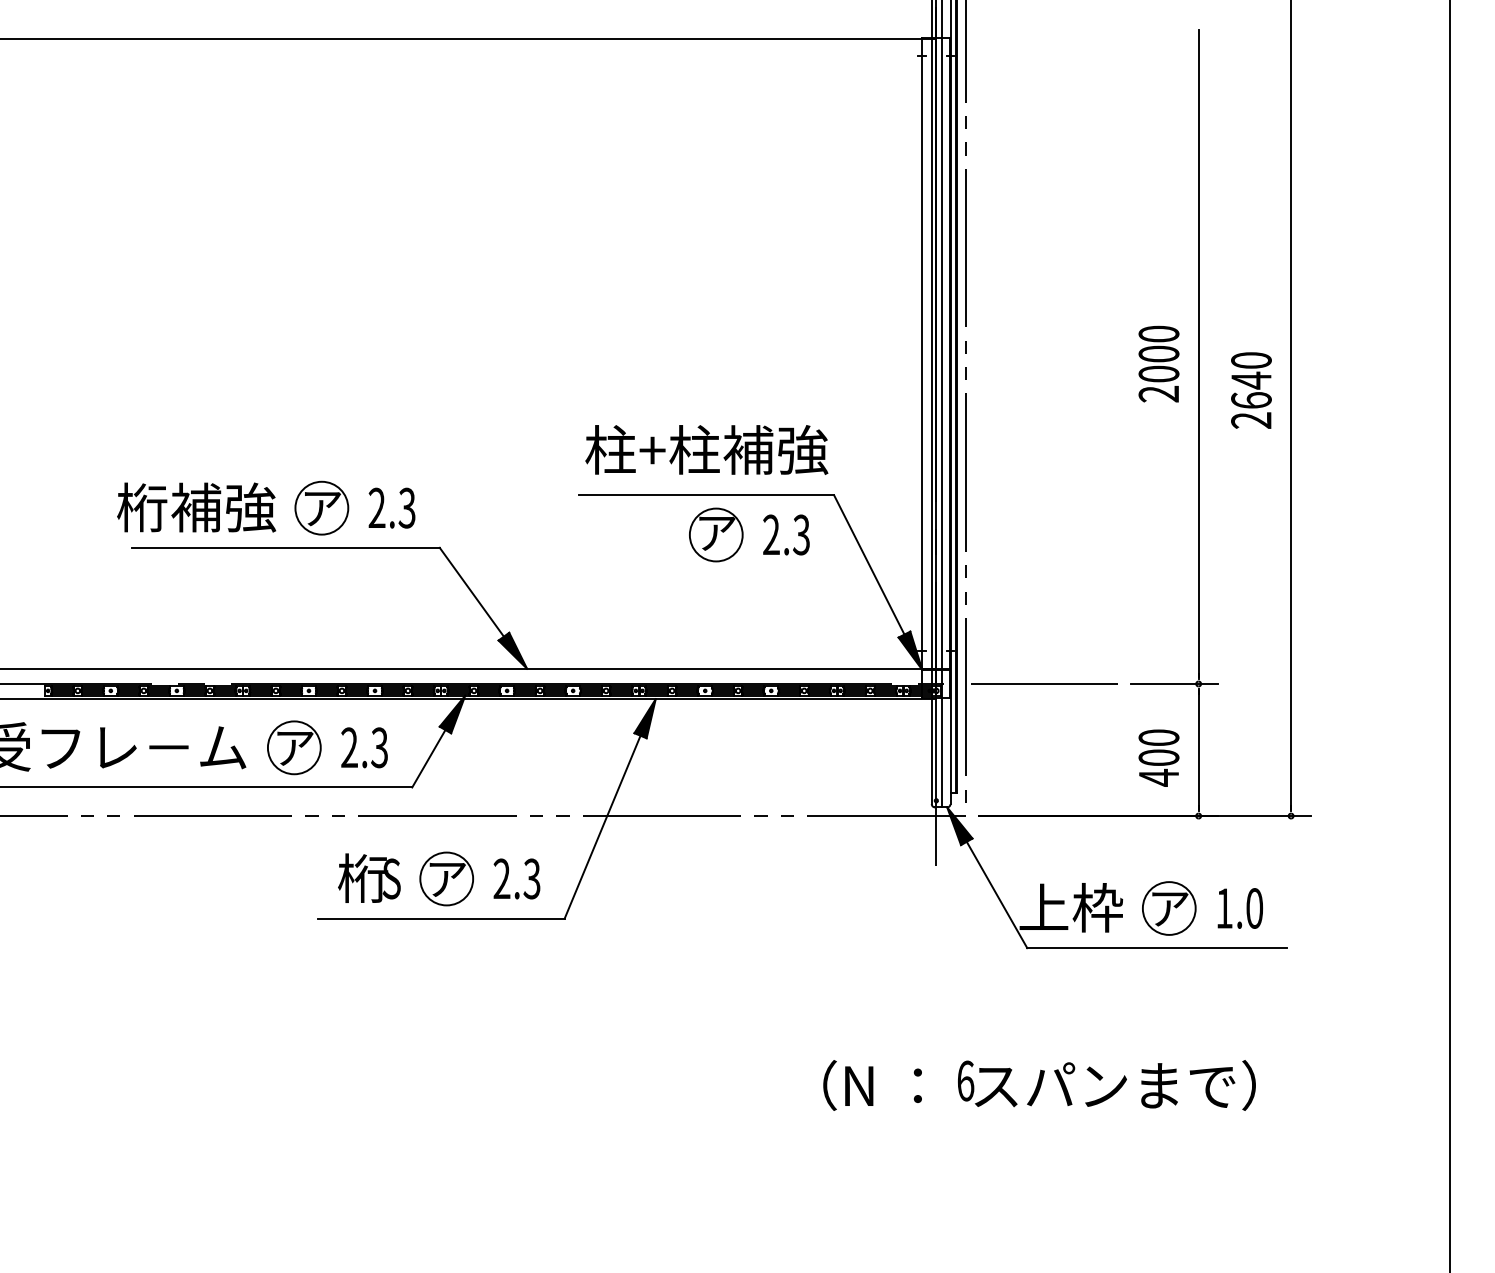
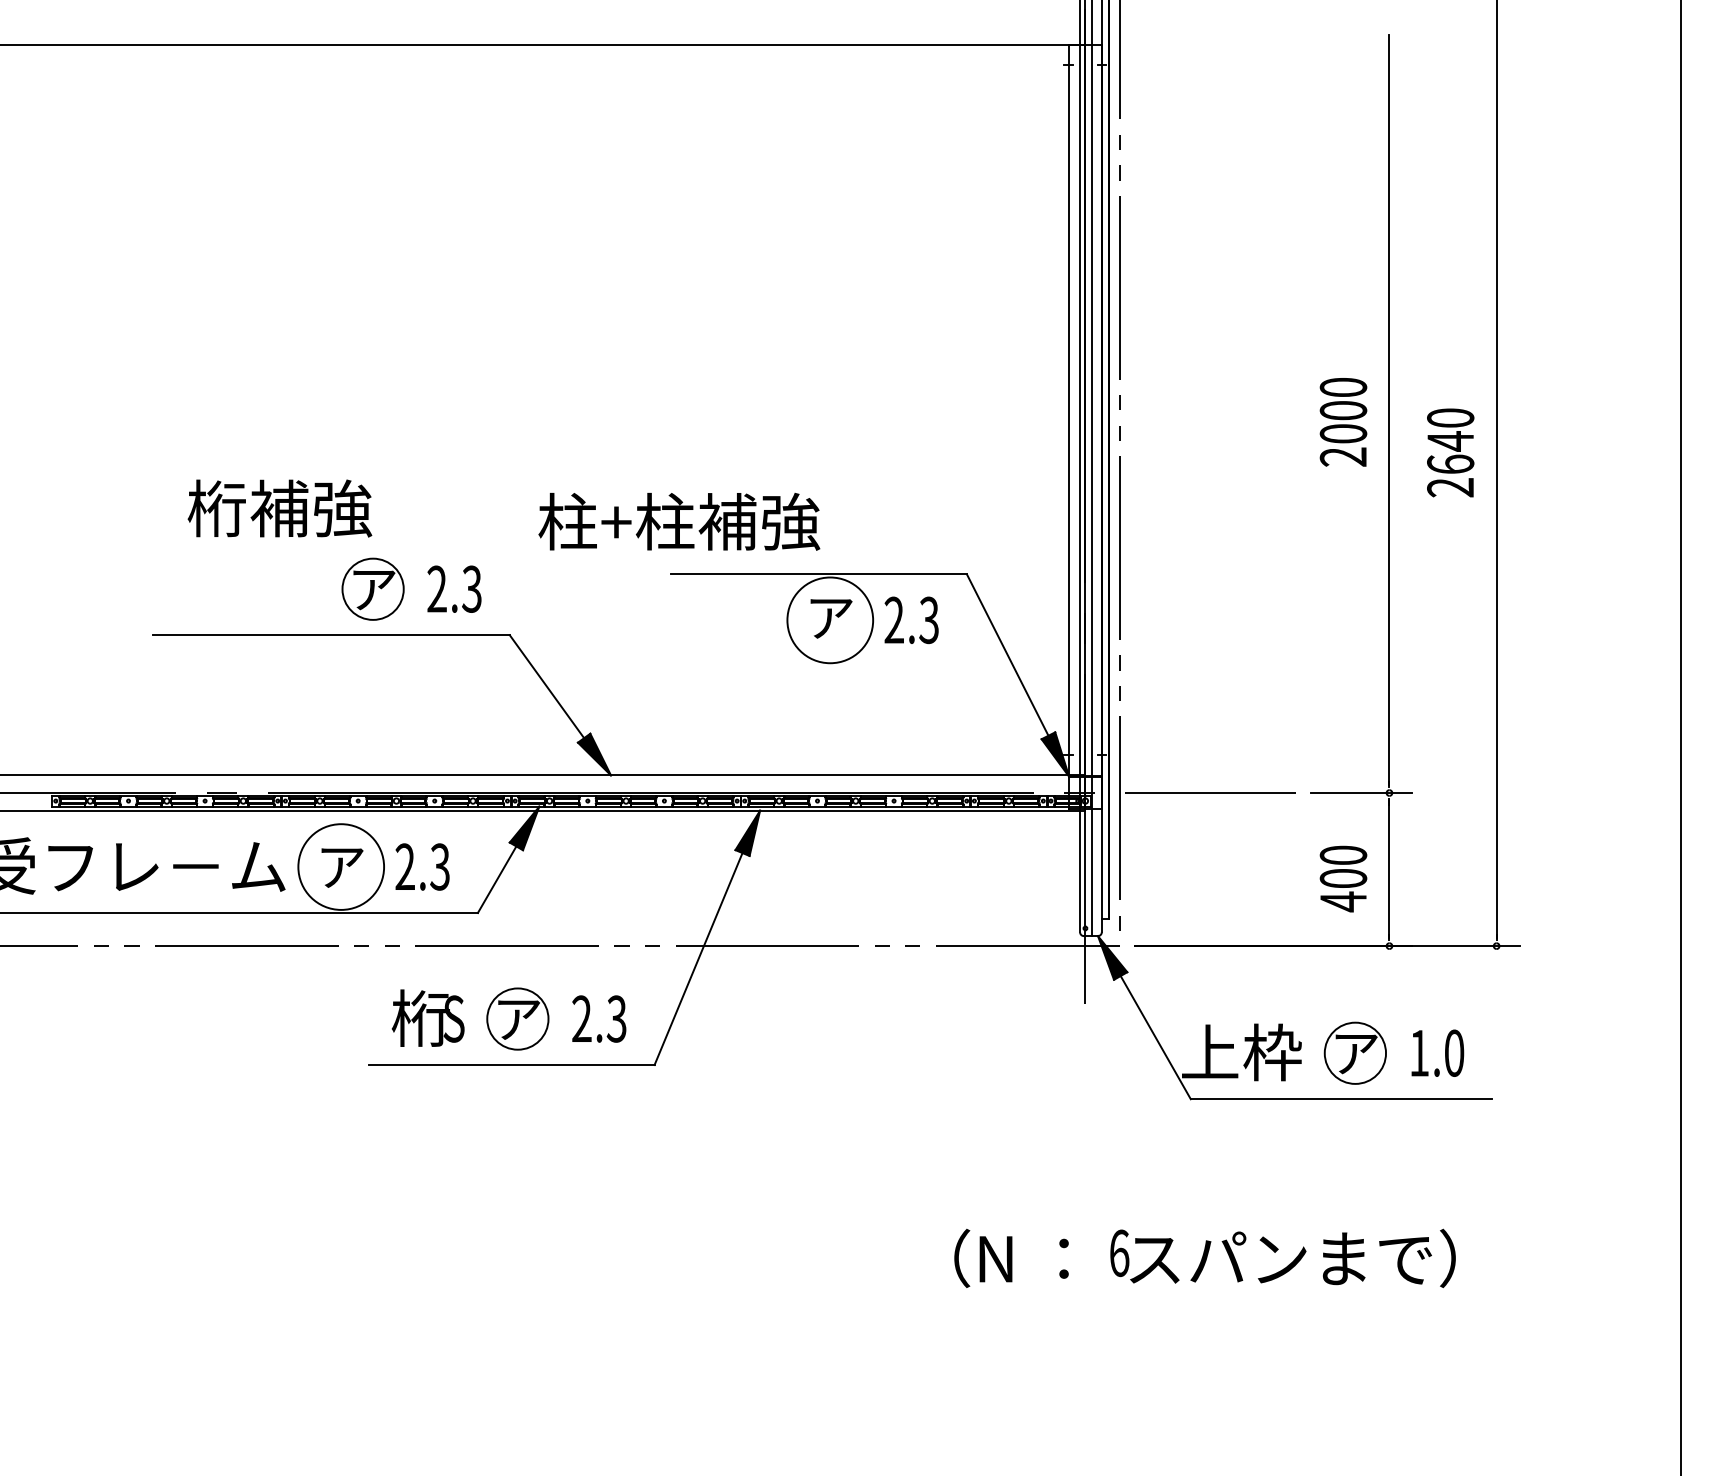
text: (706, 449) -> (679, 521), moved
text: (196, 507) -> (279, 508), moved
circle: (715, 534) -> (829, 619), size x1.4
circle: (293, 747) -> (340, 866), size x1.4

